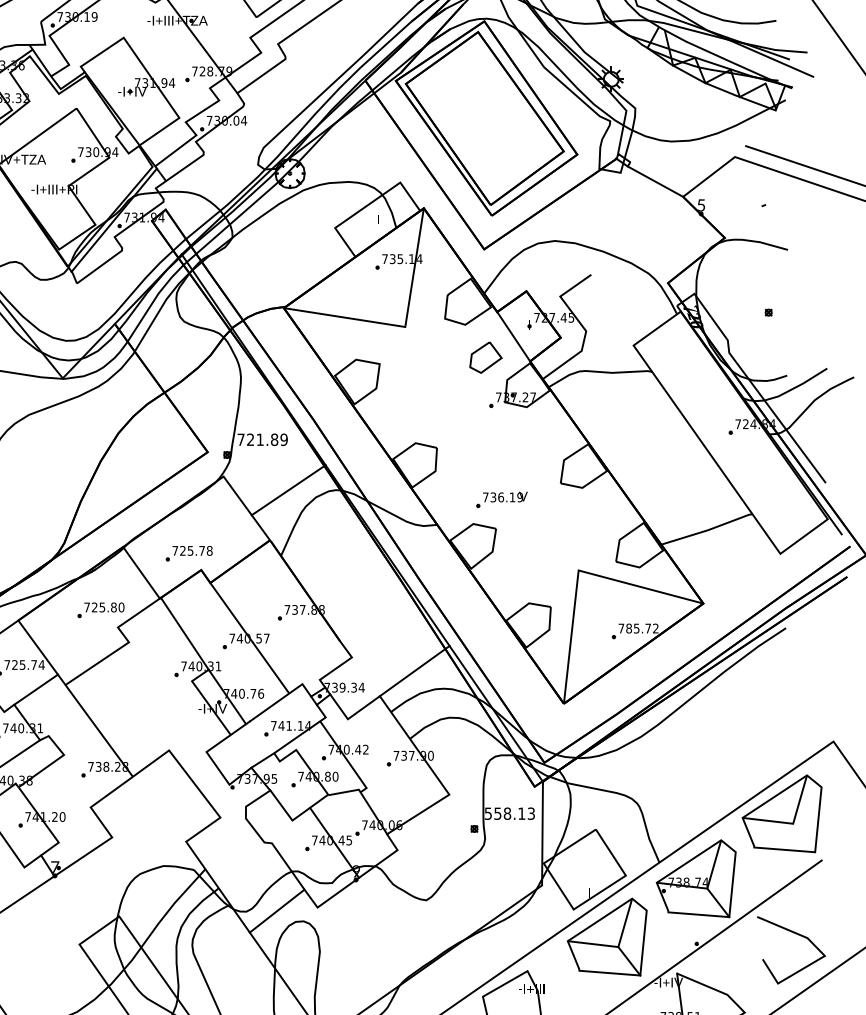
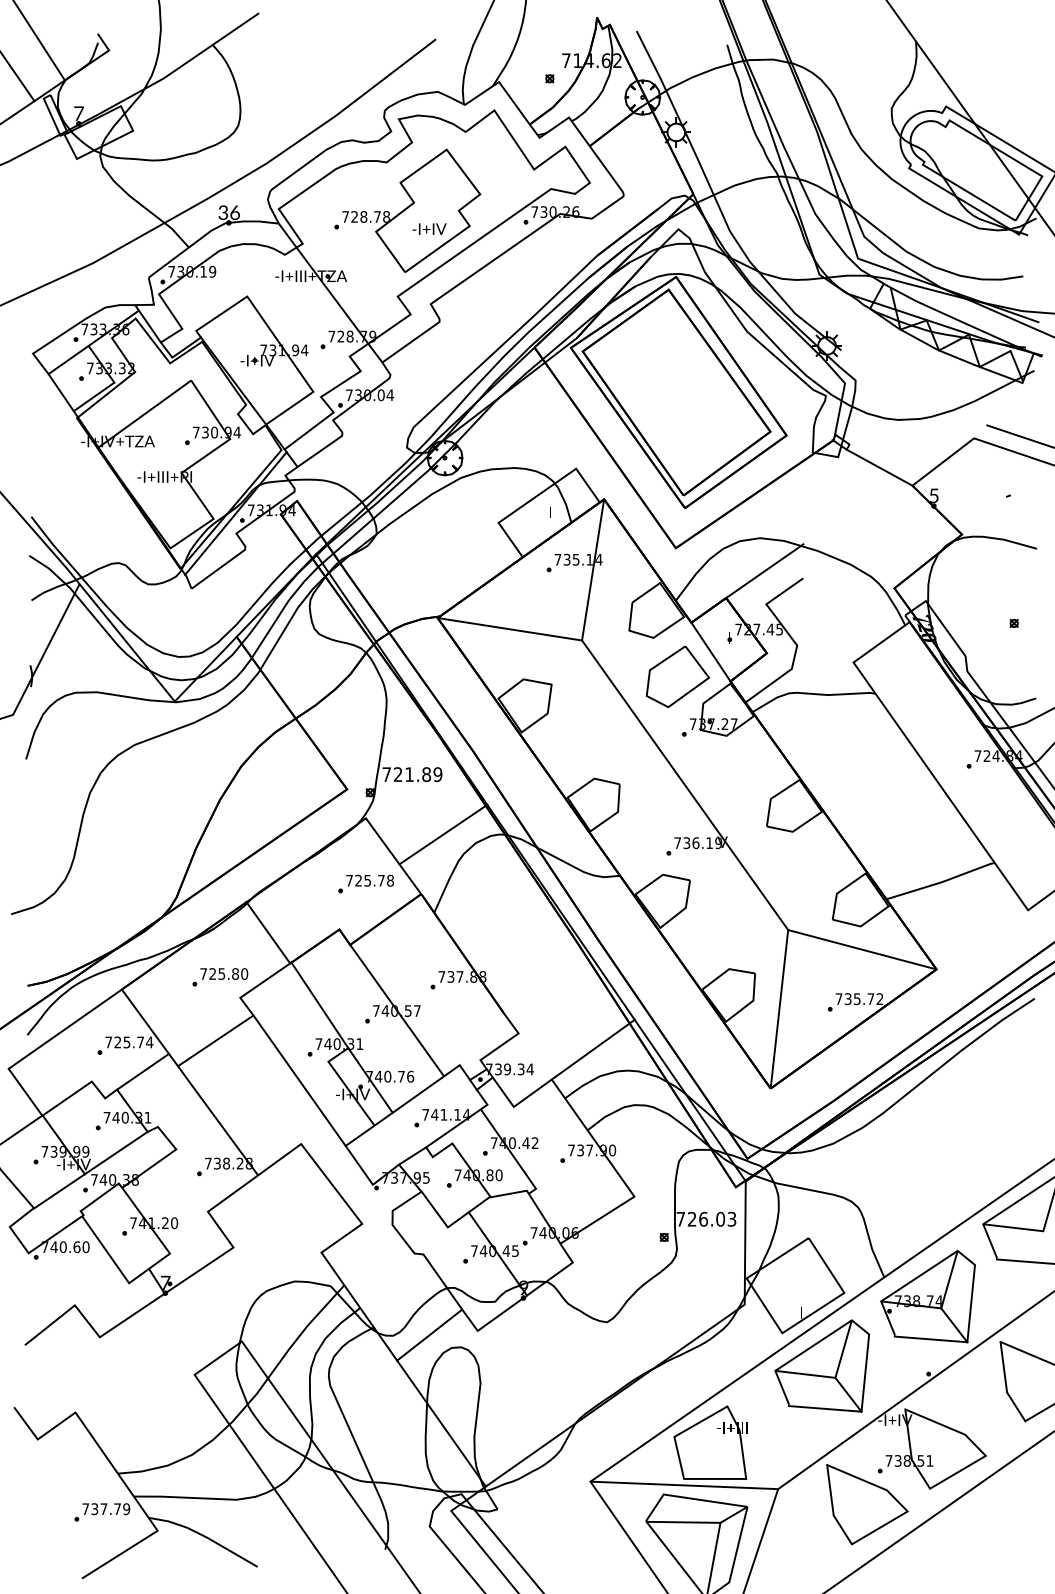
line: (558, 268) -> (764, 571), added
part: (485, 357) -> (677, 676), size x1.67
line: (492, 448) -> (685, 785), added
part: (188, 553) -> (365, 883), moved
text: (628, 628) -> (847, 998), 785.72 -> 735.72
line: (167, 697) -> (299, 1080), added
text: (504, 813) -> (700, 1218), 558.13 -> 726.03
line: (759, 937) -> (1003, 1366), added

